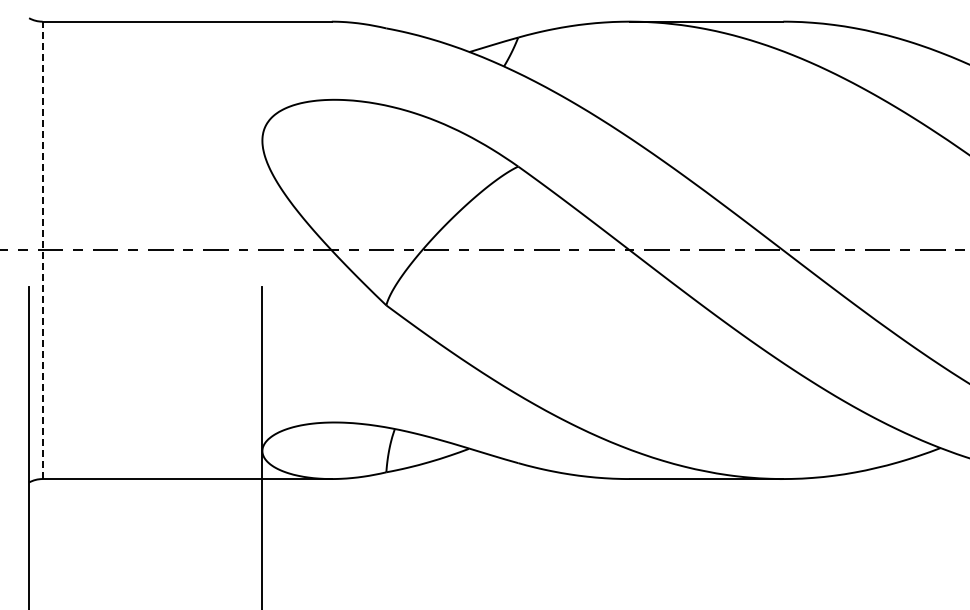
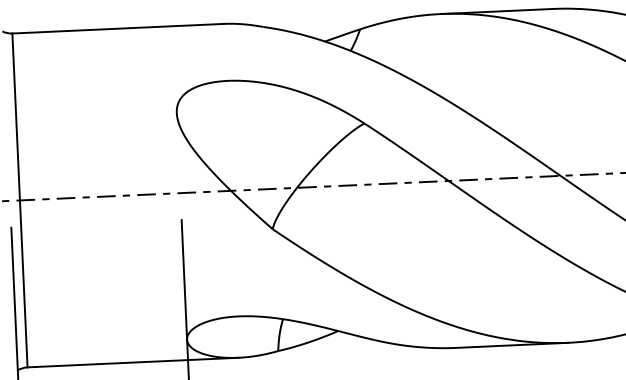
line: (42, 250) -> (19, 200), dashed -> solid

